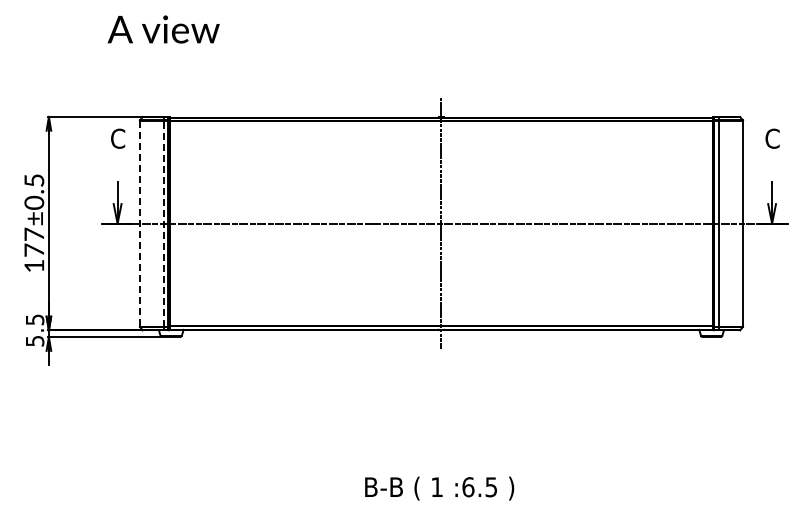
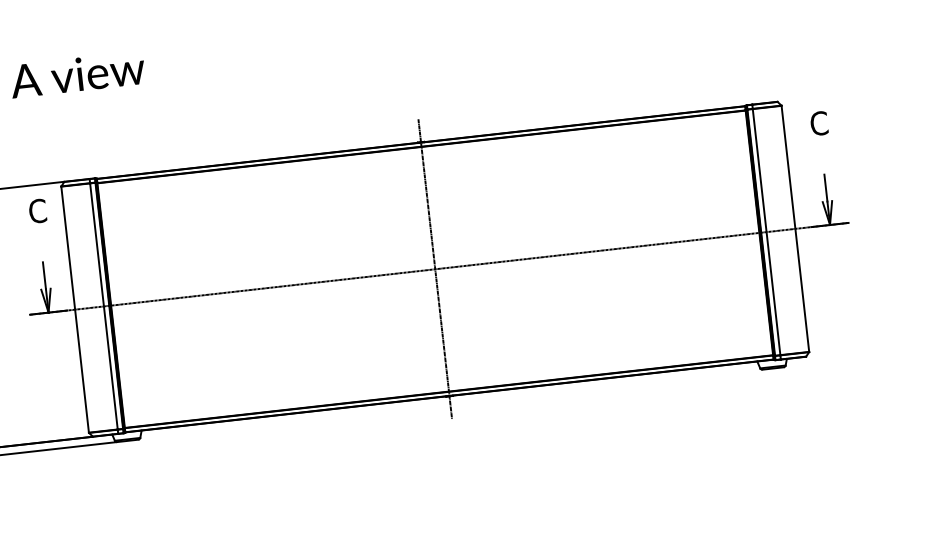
line: (163, 223) -> (103, 306), dashed -> solid
line: (139, 224) -> (74, 310), dashed -> solid

